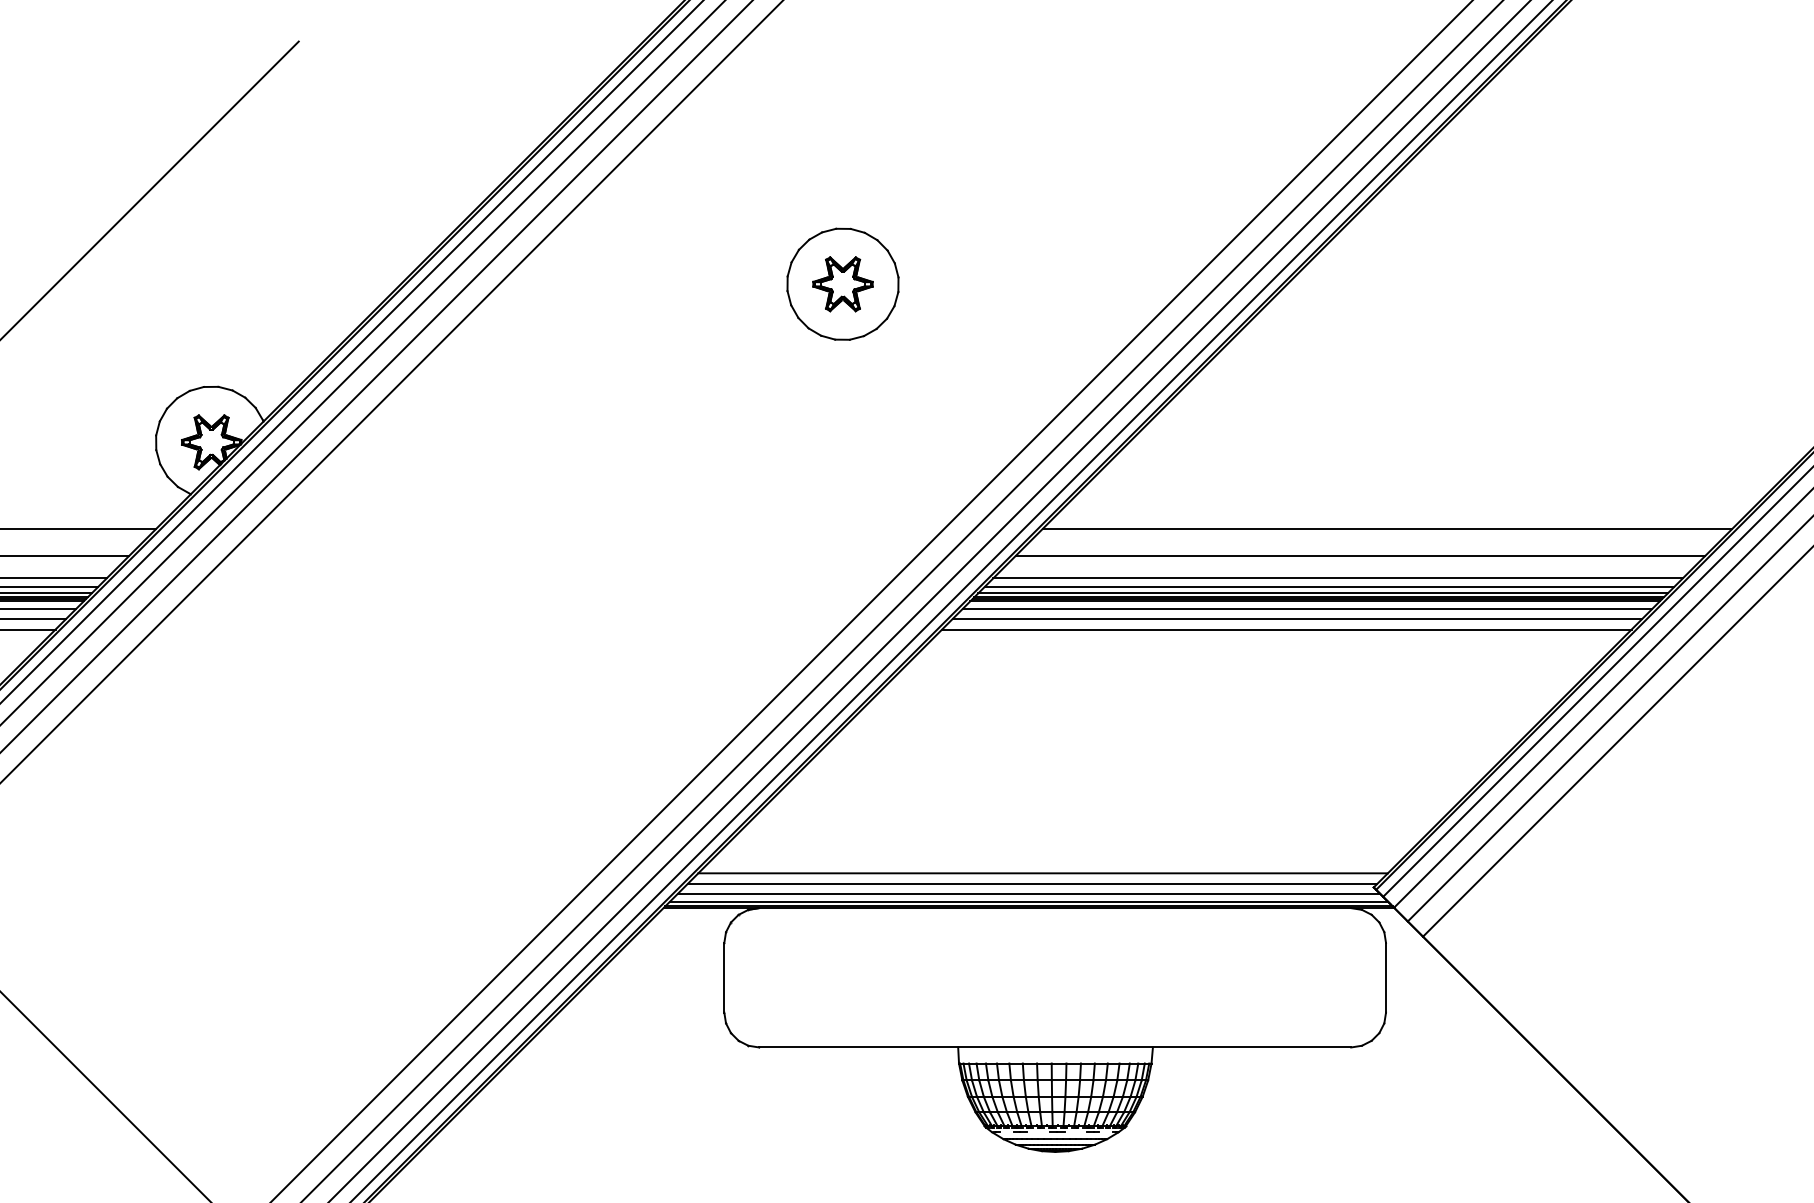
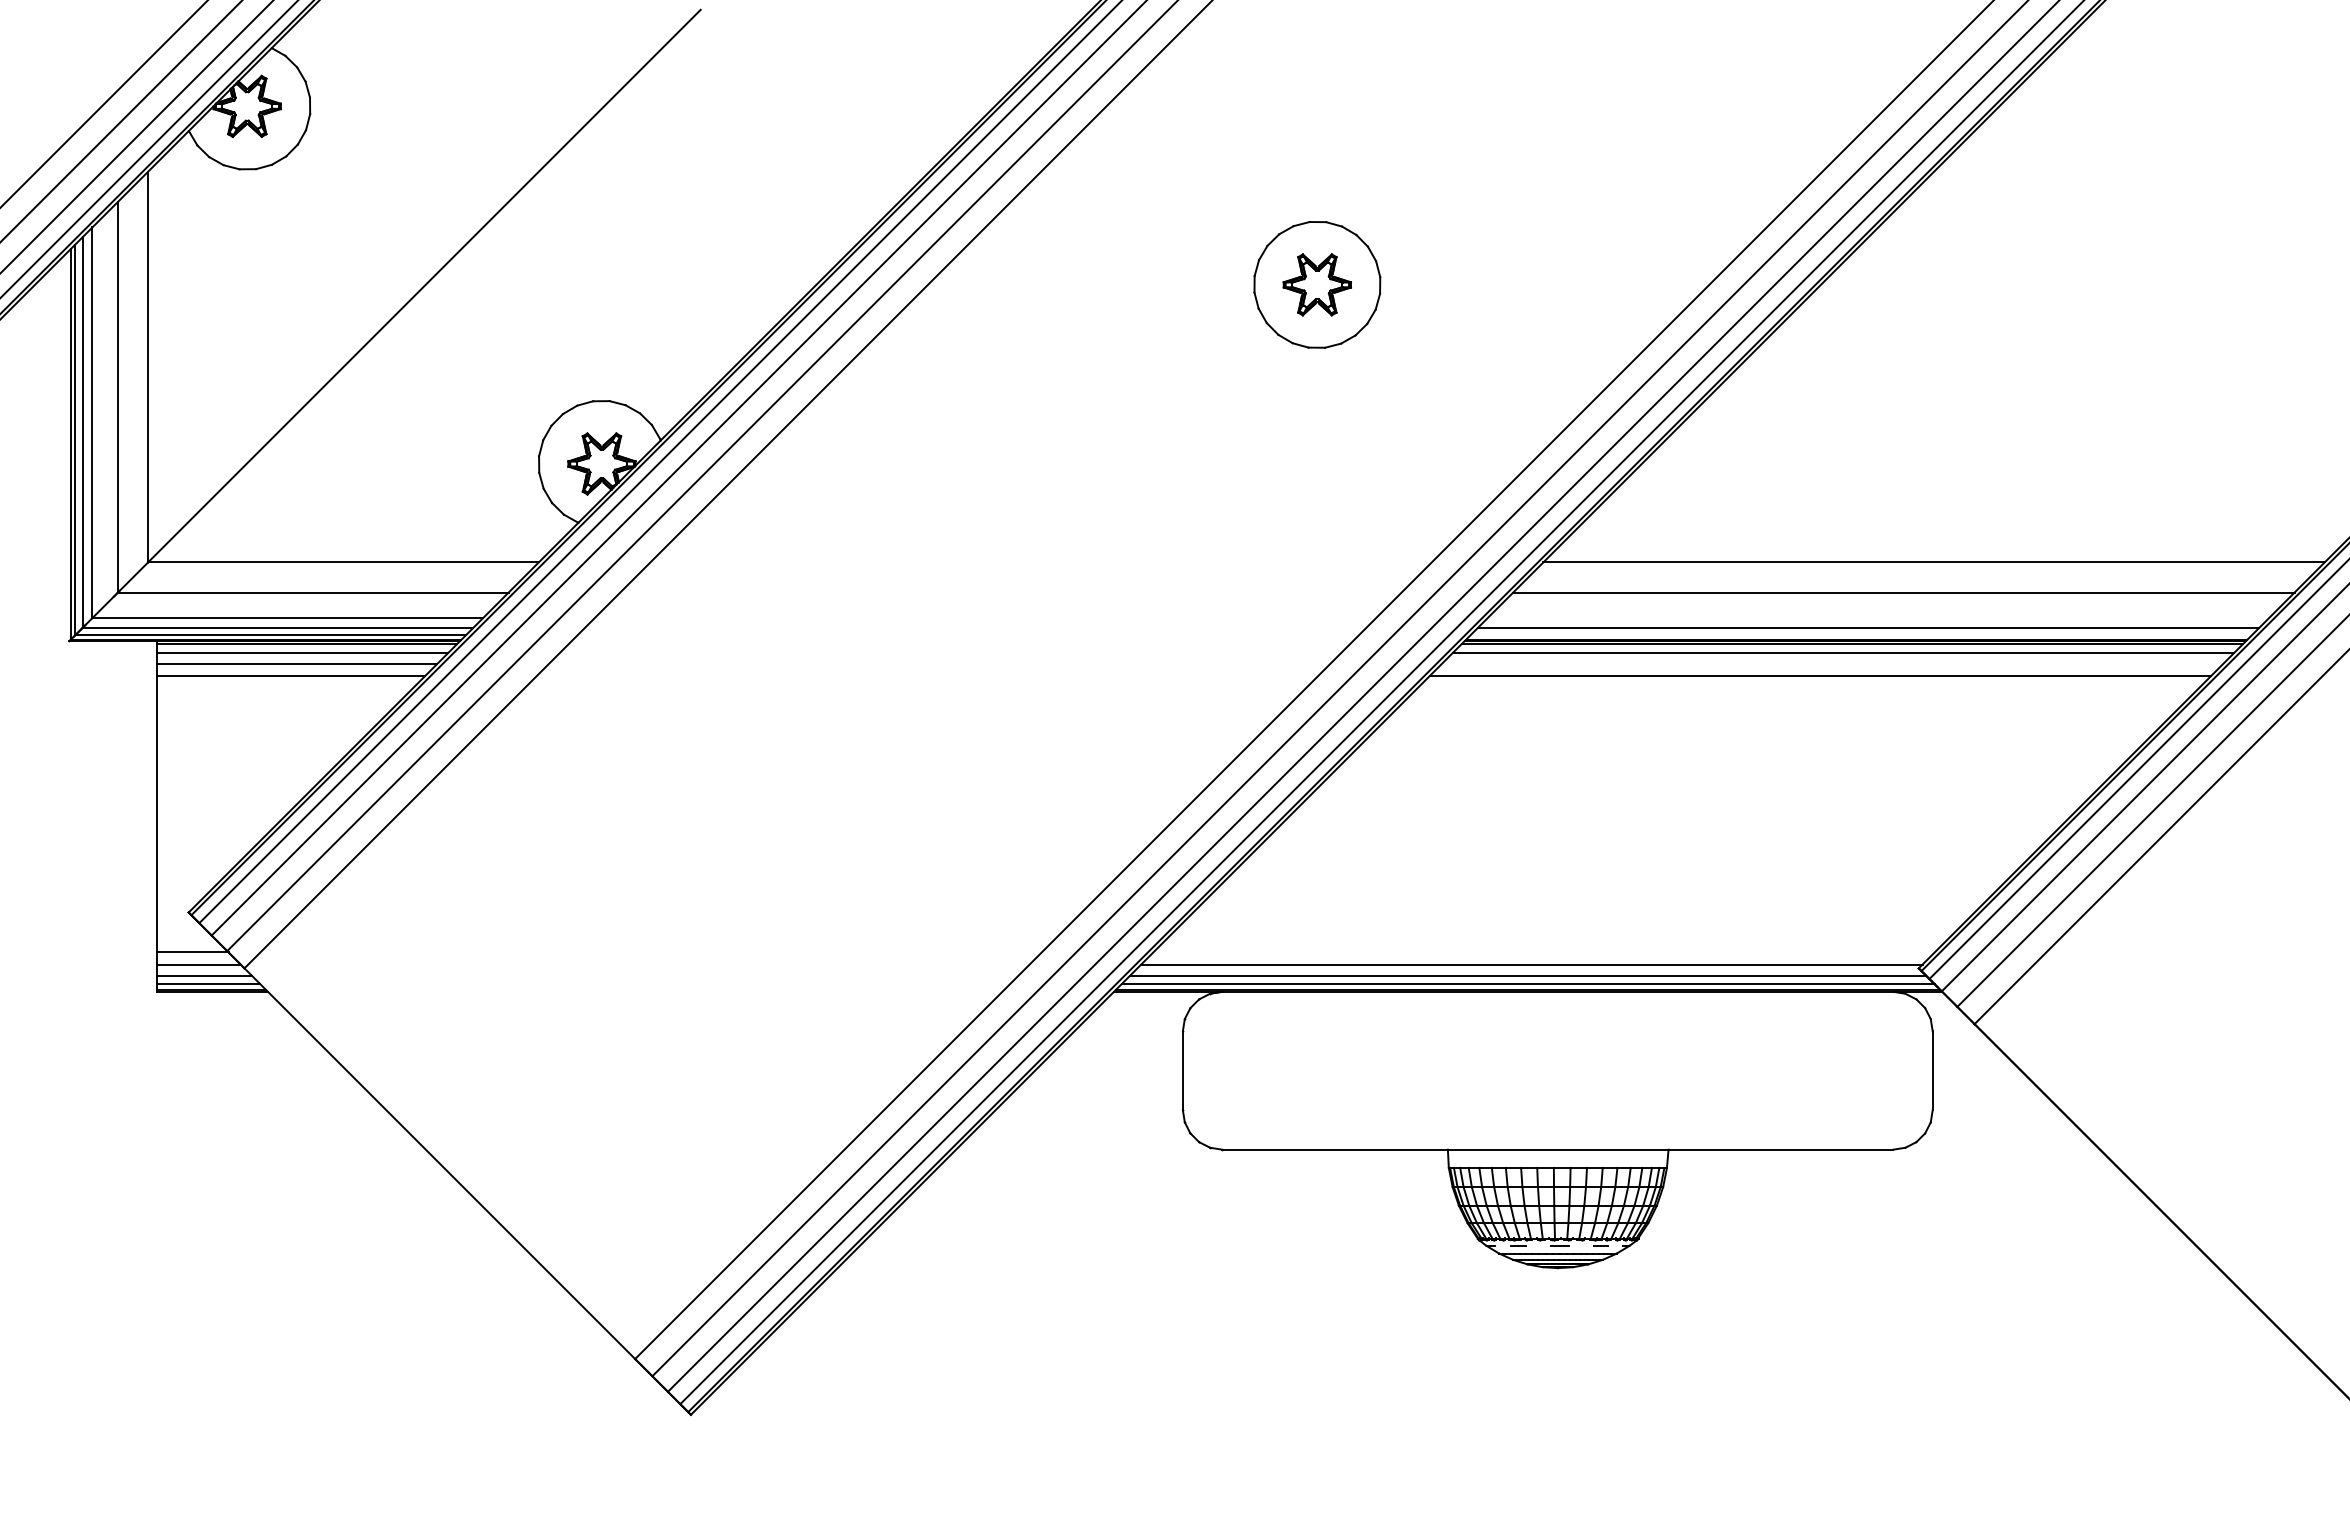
line: (1338, 578) -> (1878, 618), removed
line: (1322, 593) -> (1860, 635), removed
line: (1297, 618) -> (1832, 663), removed
line: (1042, 873) -> (1543, 952), removed

